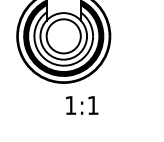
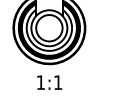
text: (82, 105) -> (49, 82), moved

